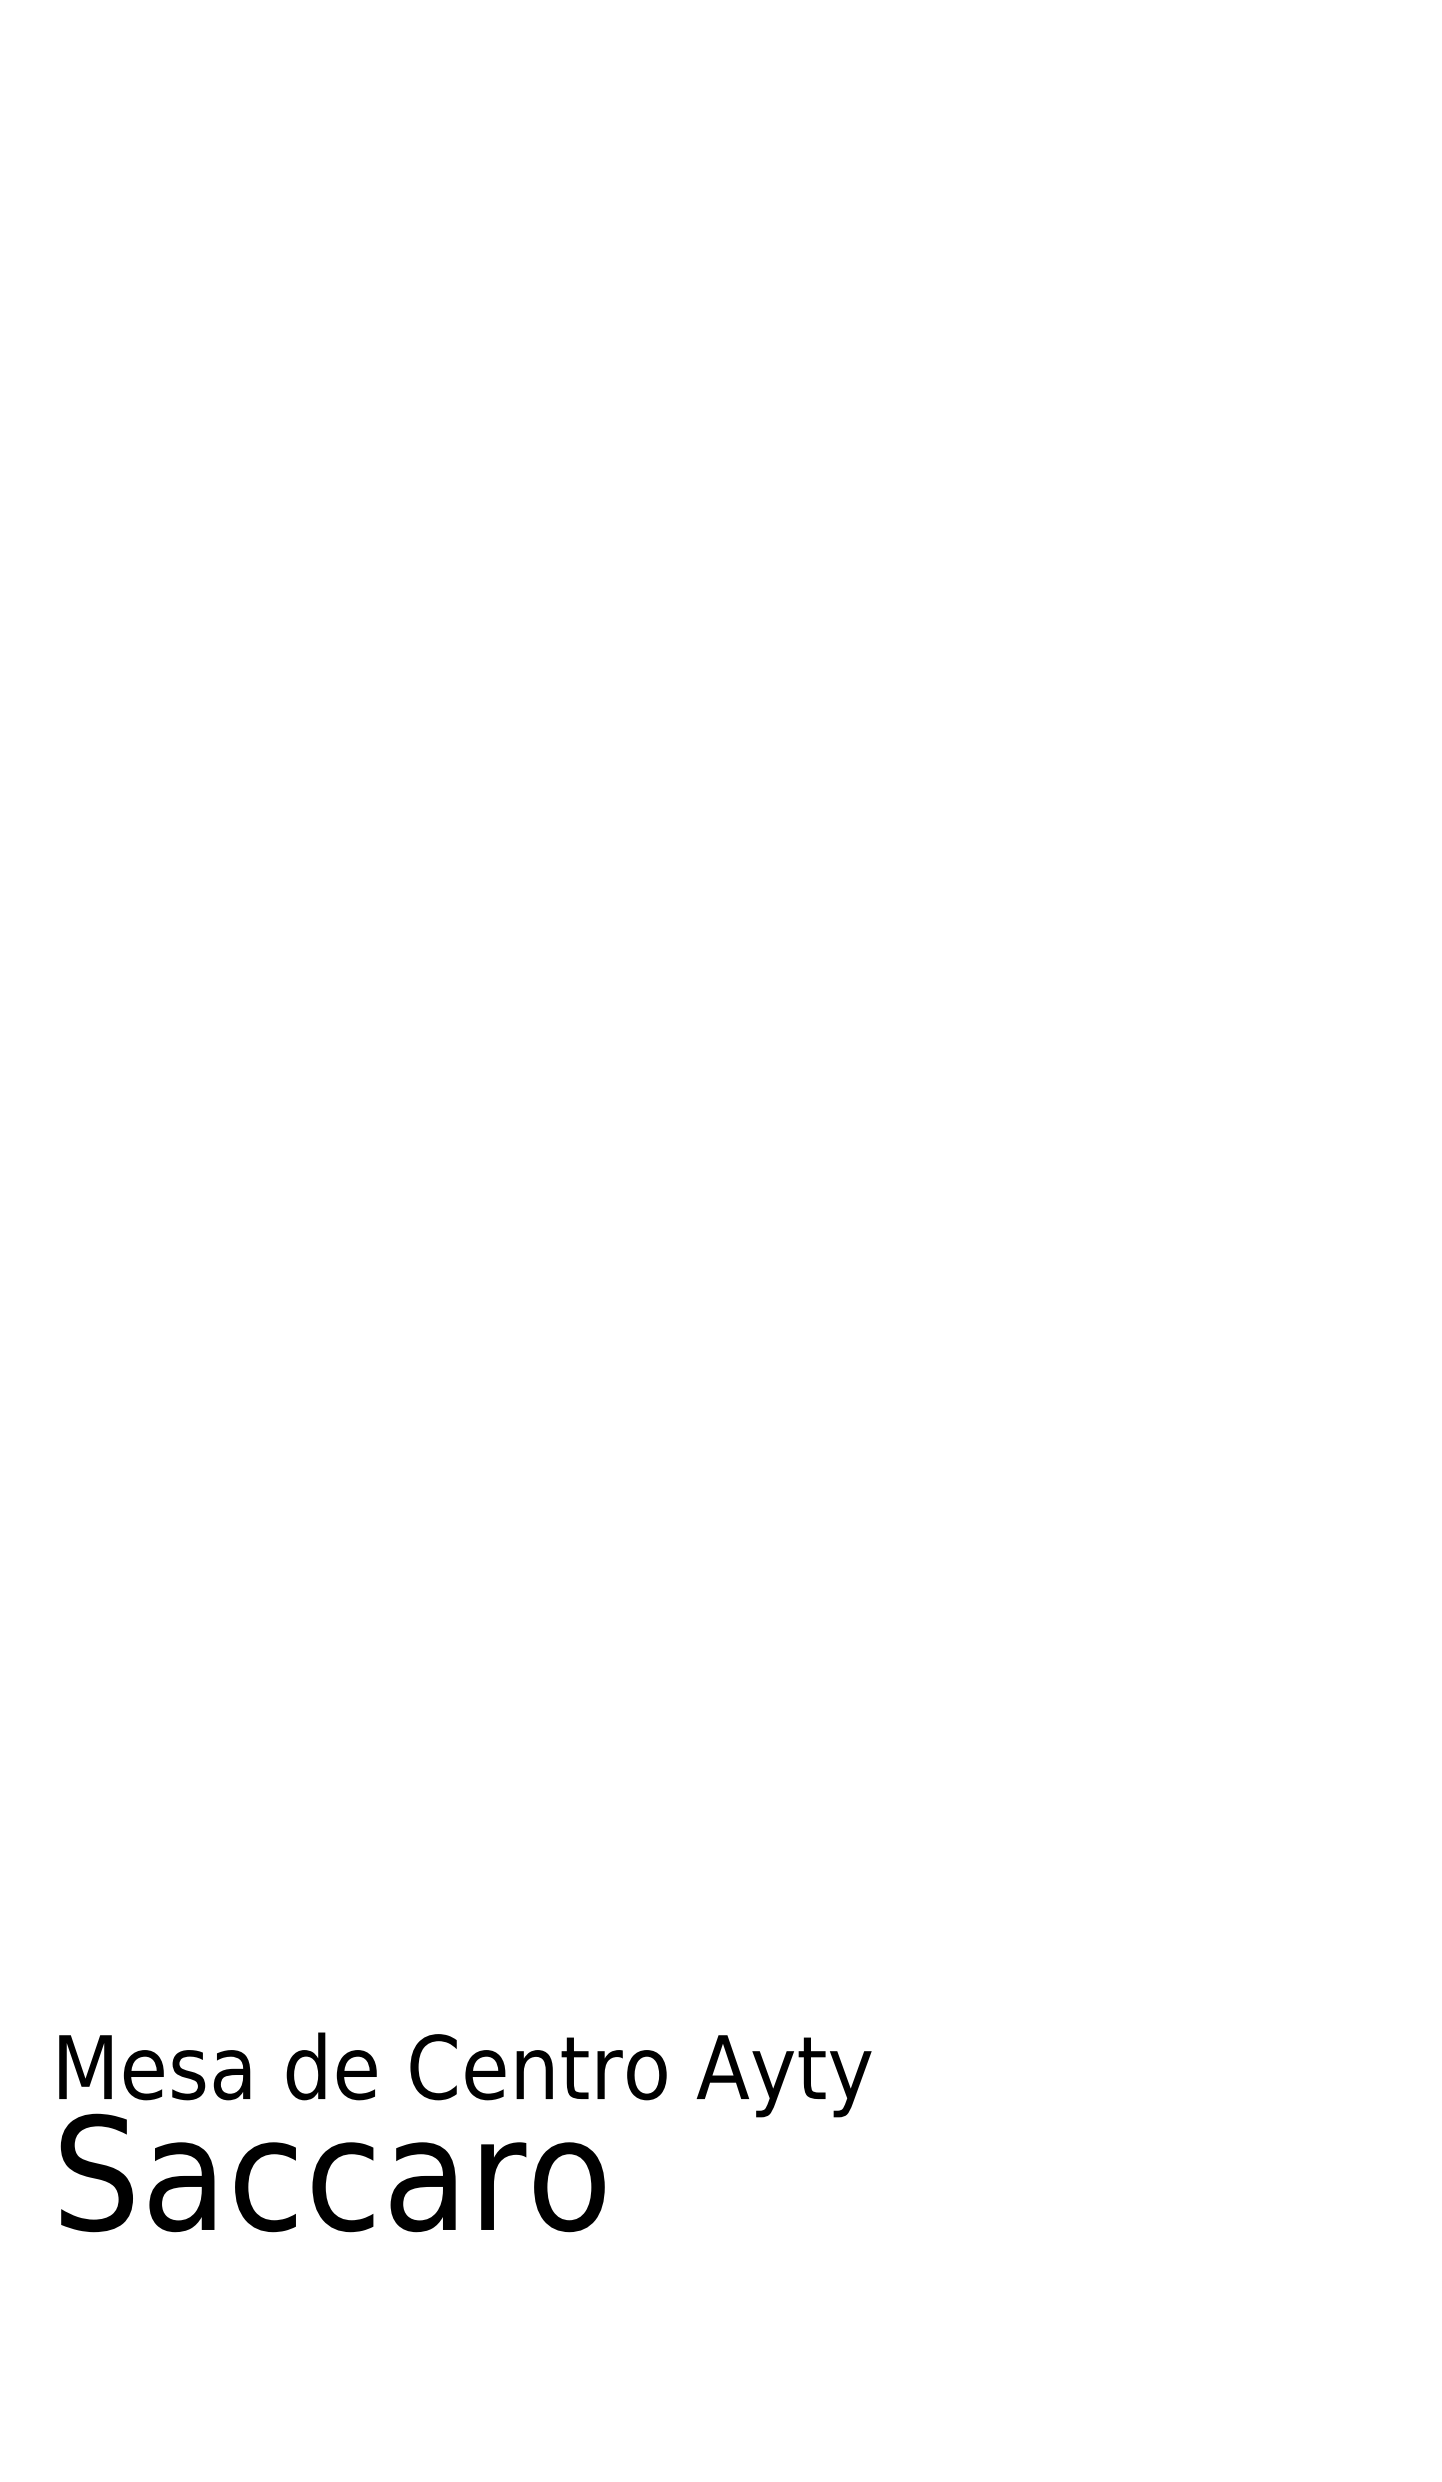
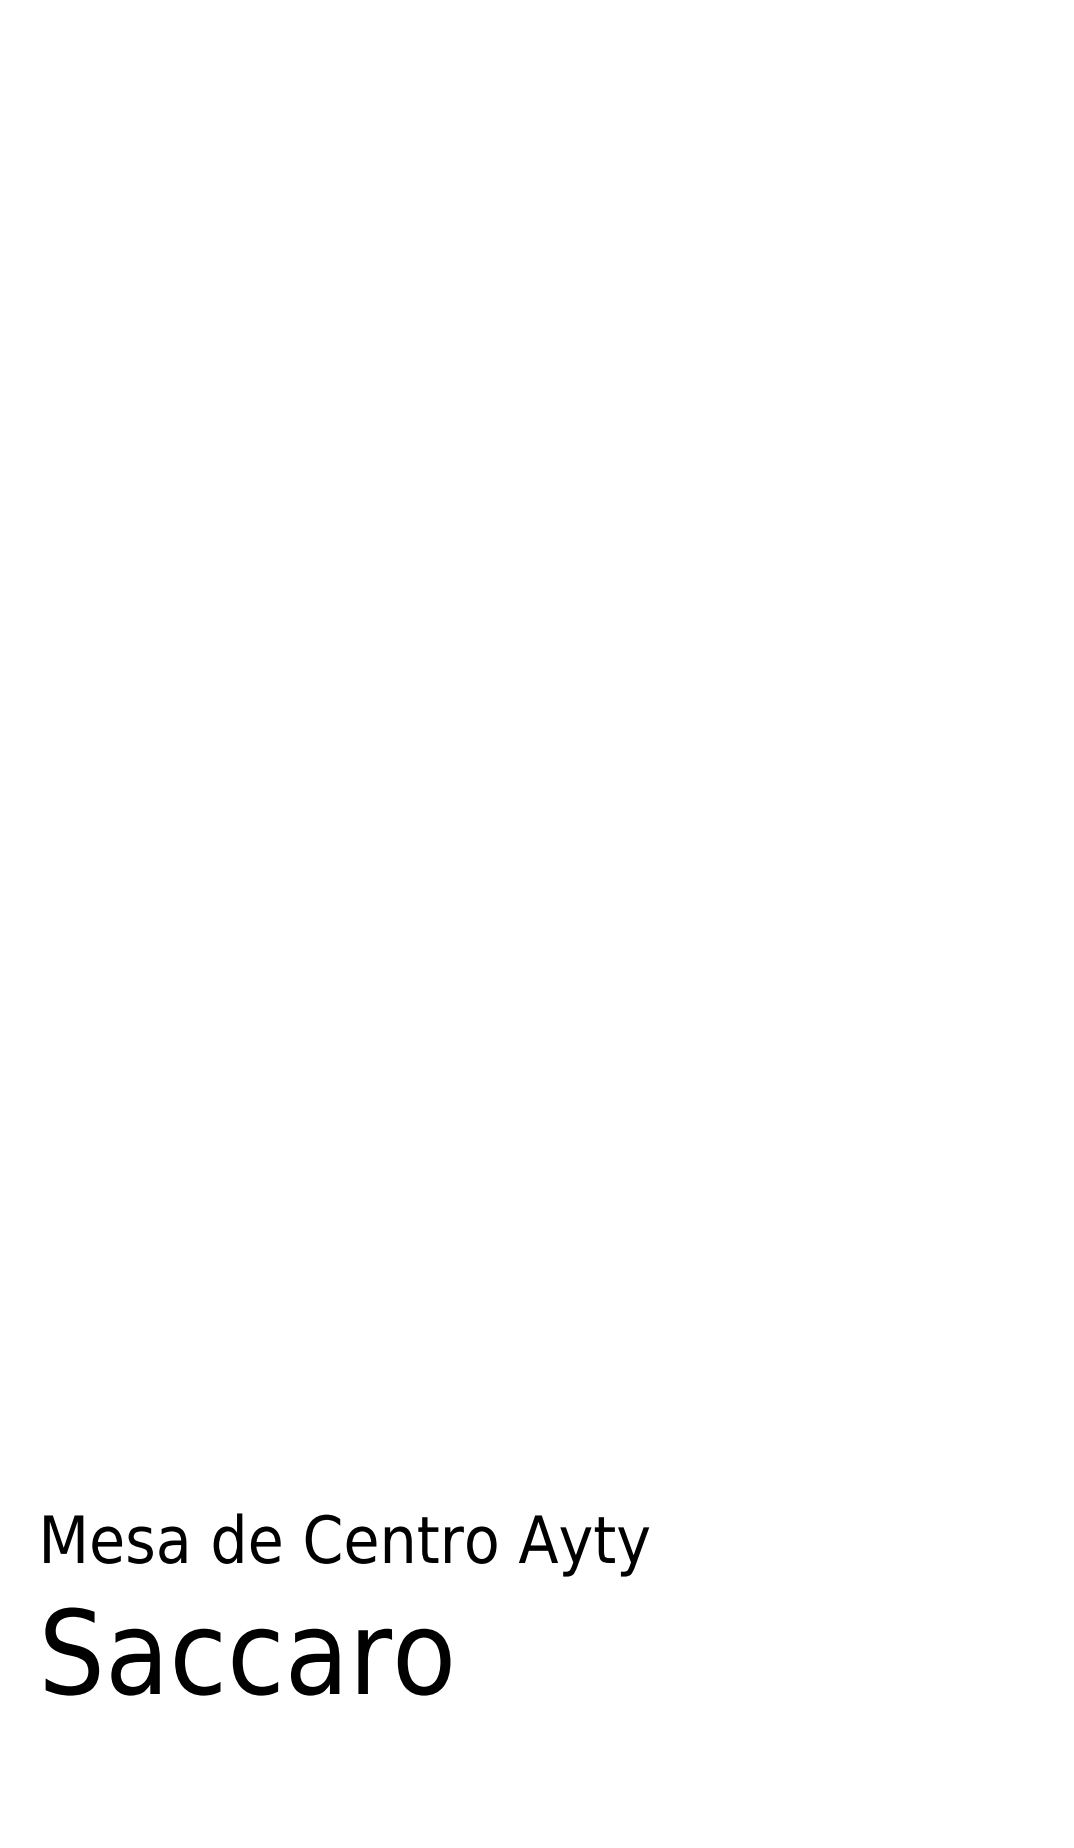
text: (332, 2172) -> (247, 1651), moved

